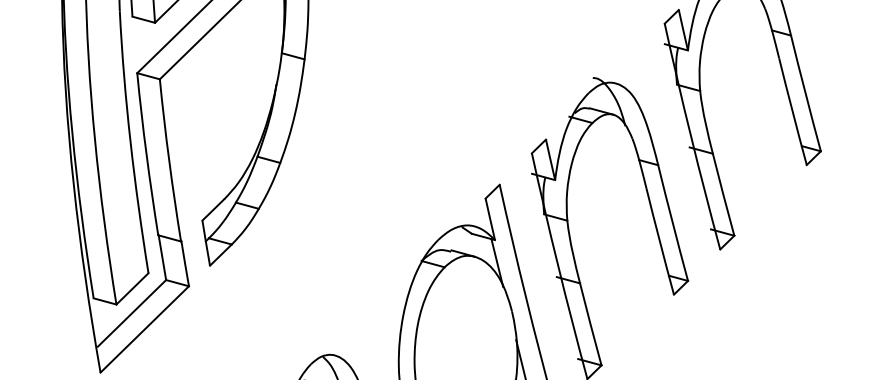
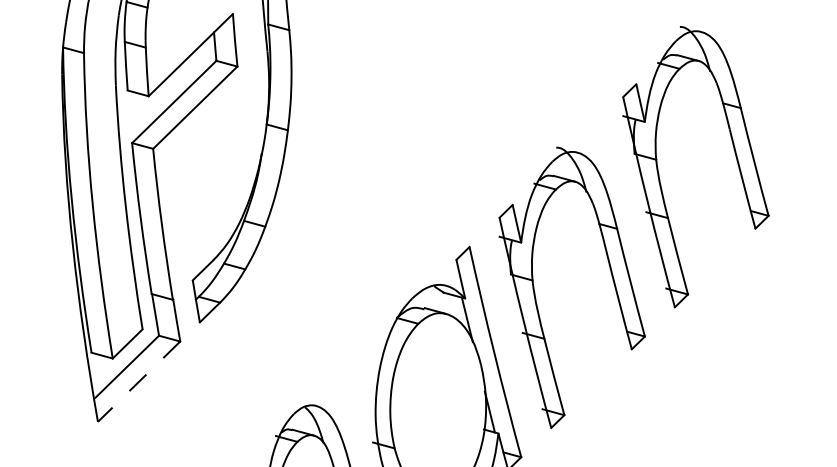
line: (145, 329) -> (139, 381), solid -> dashed

